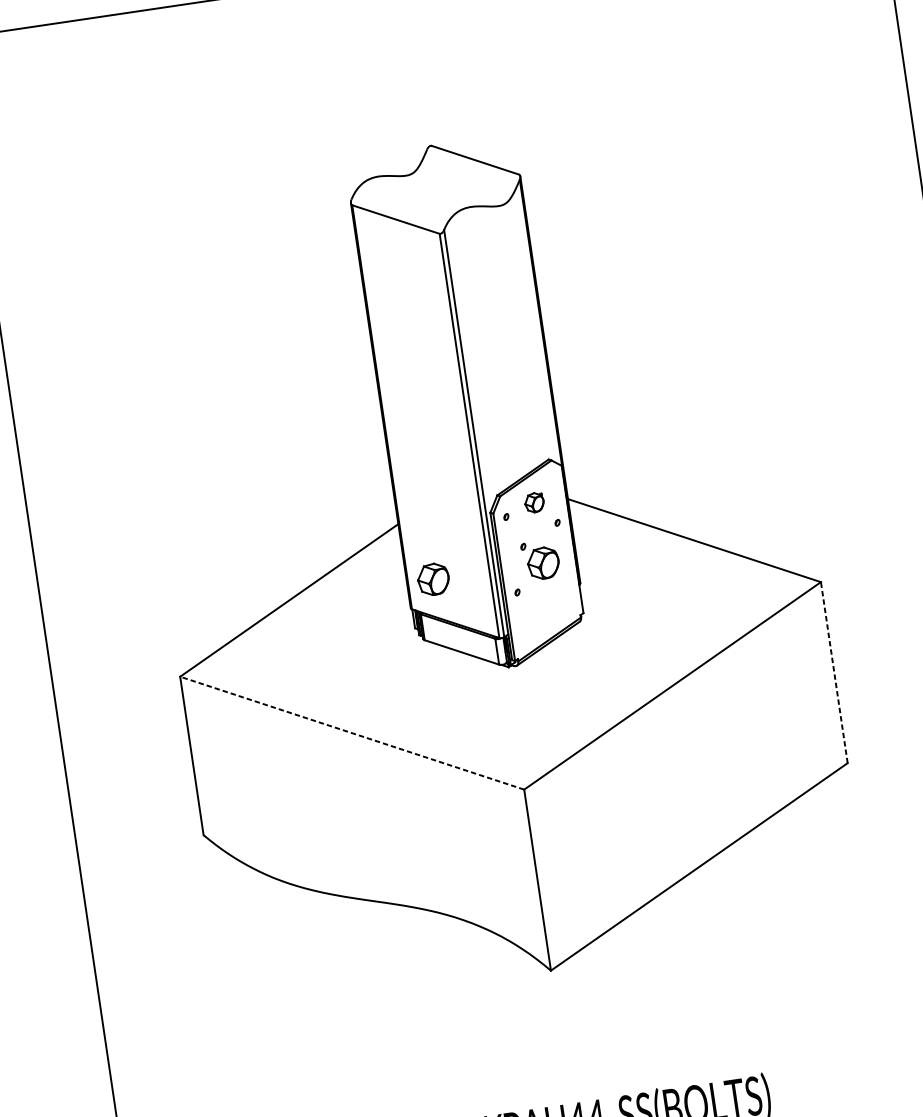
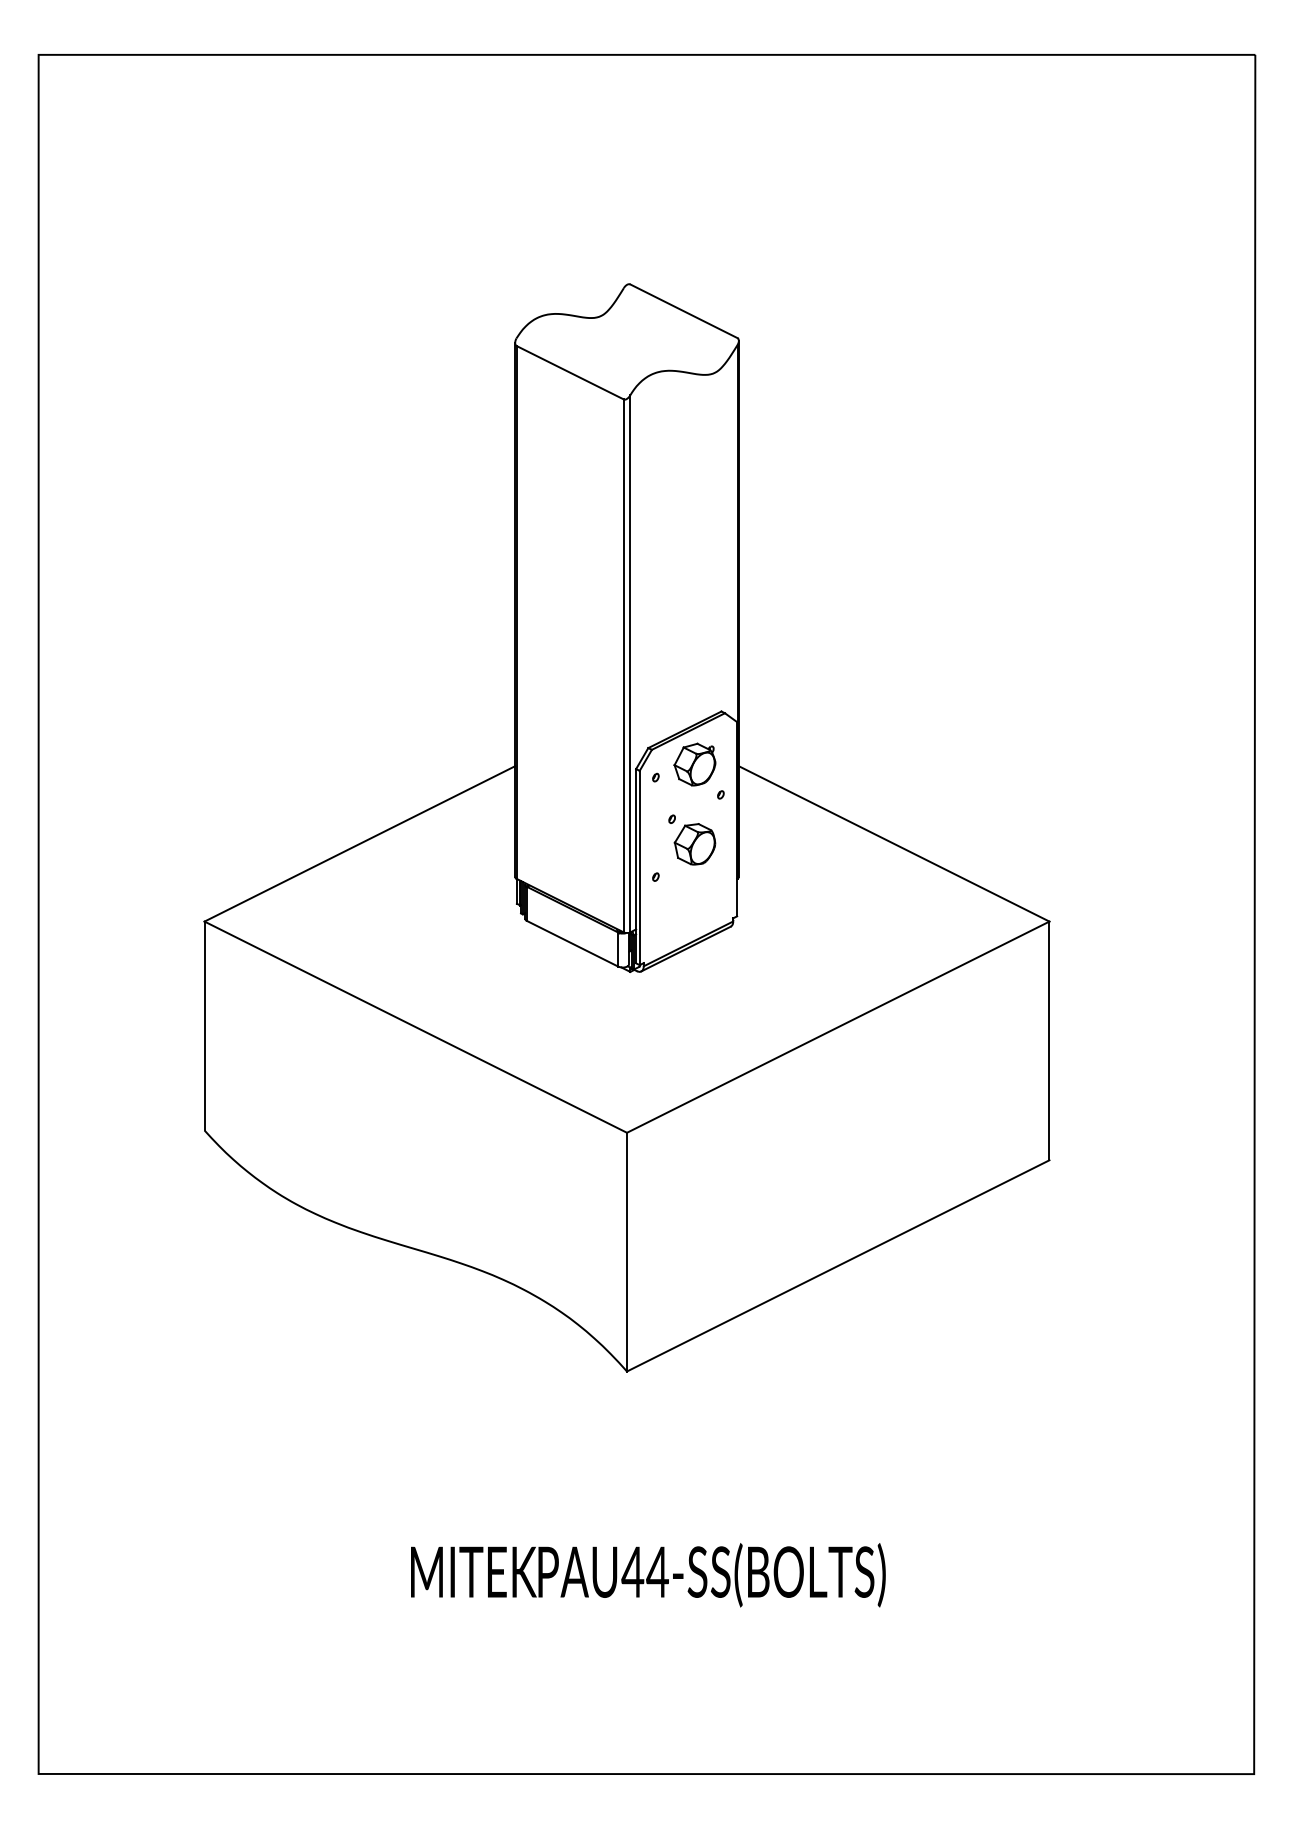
part: (534, 502) -> (694, 764), size x1.67
part: (433, 579) -> (549, 844), removed
line: (834, 672) -> (1049, 1040), dashed -> solid
line: (351, 732) -> (415, 1026), dashed -> solid

